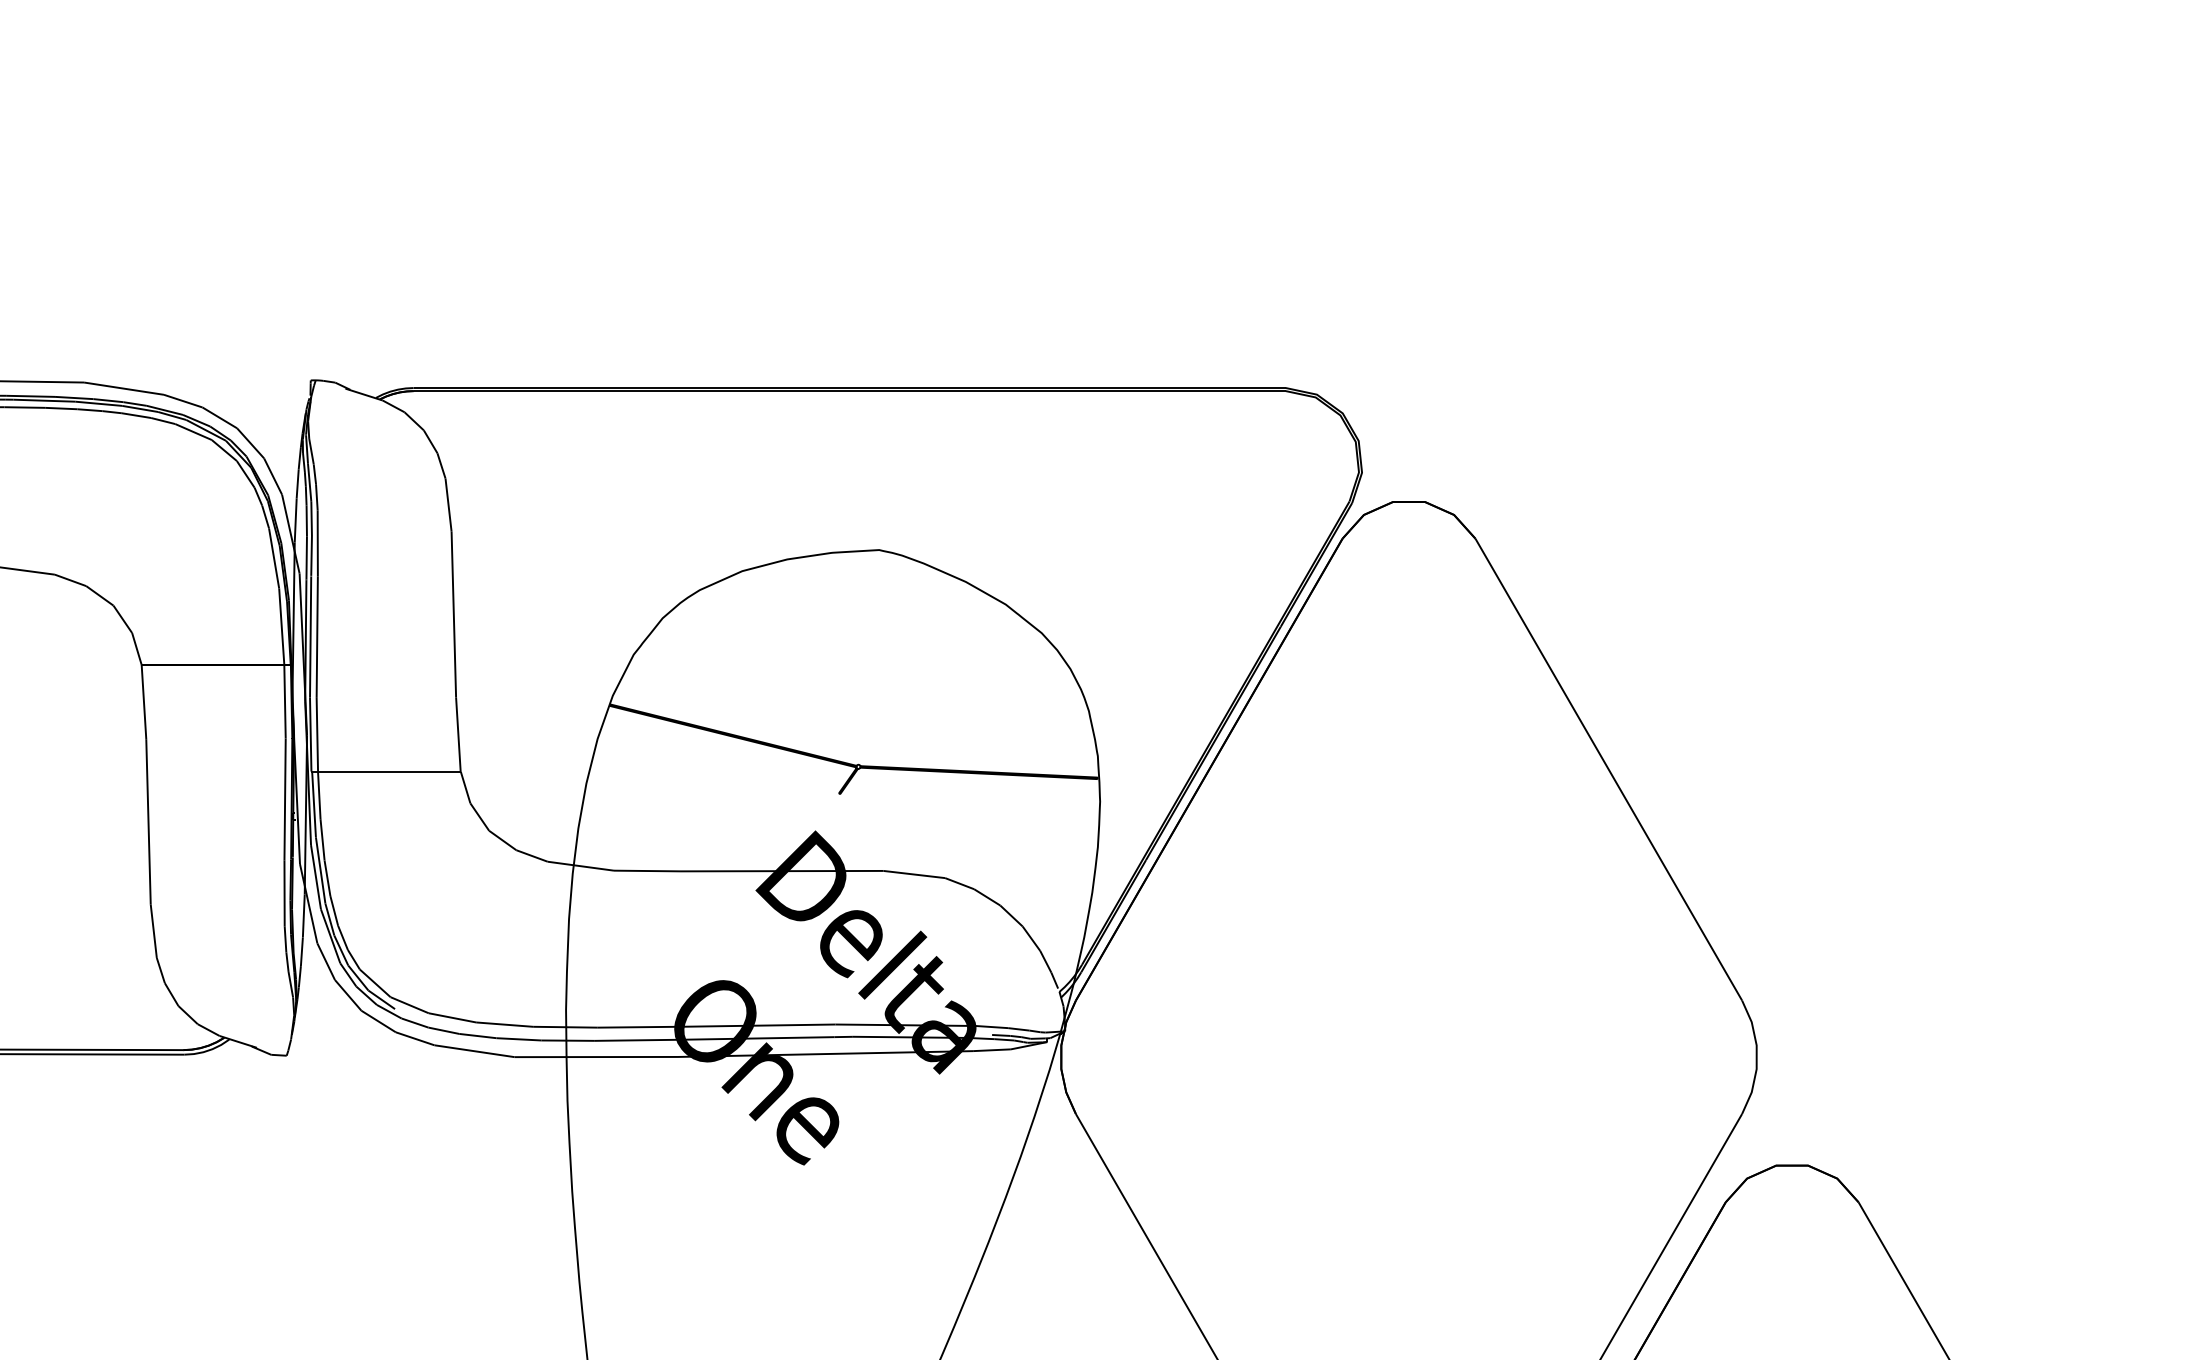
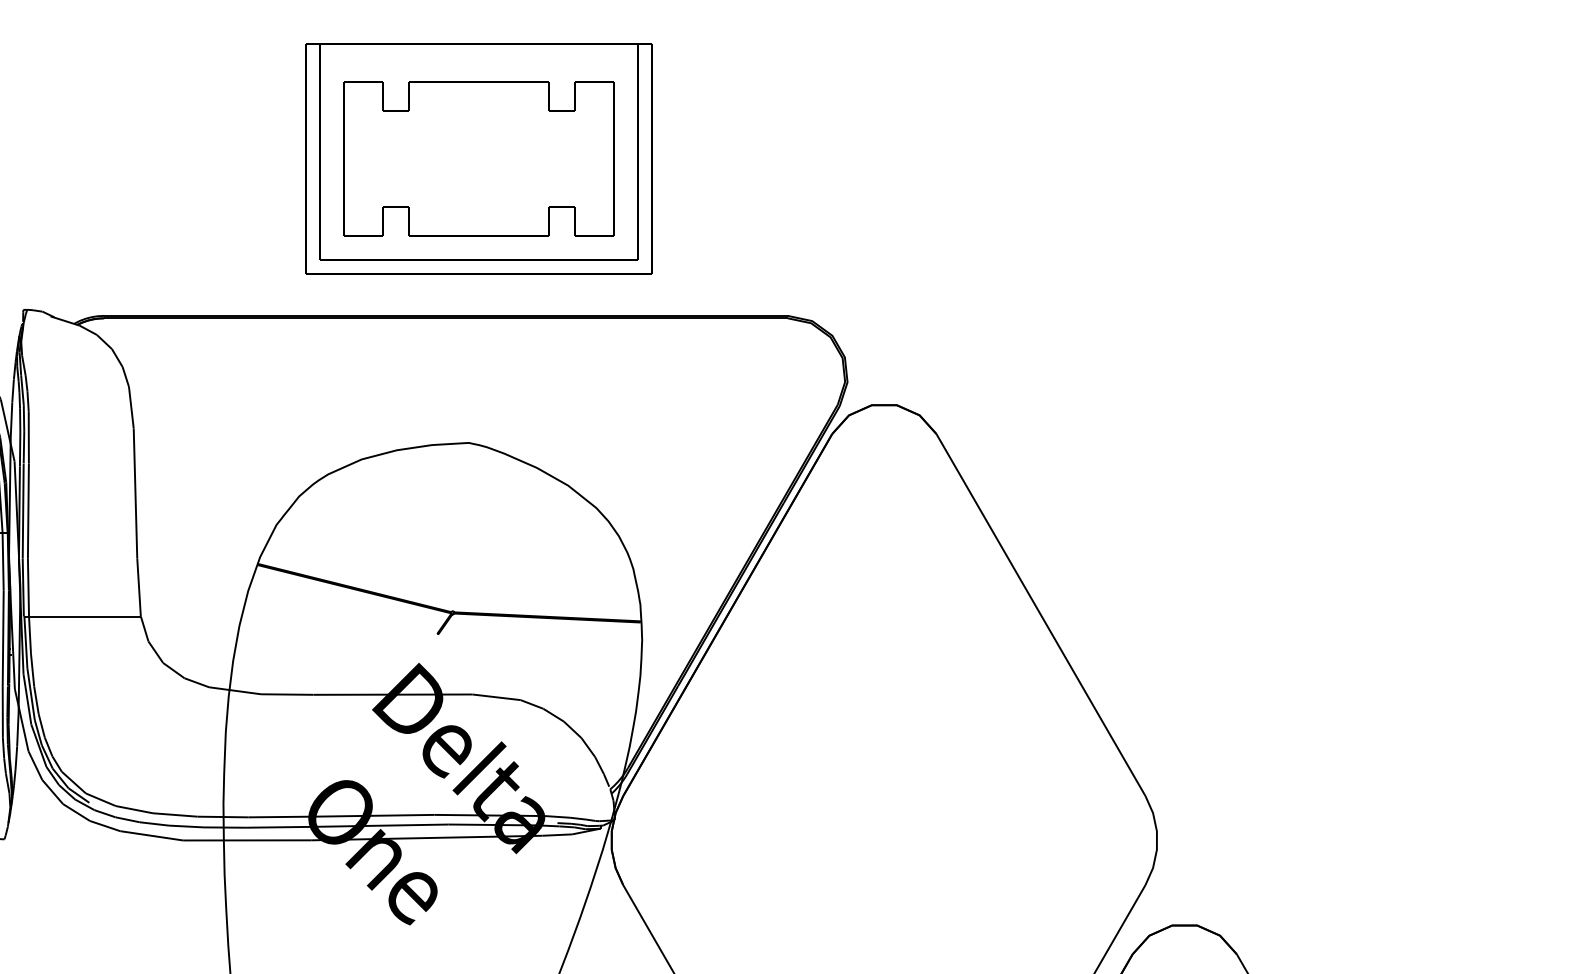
part: (891, 187) -> (478, 158), added

